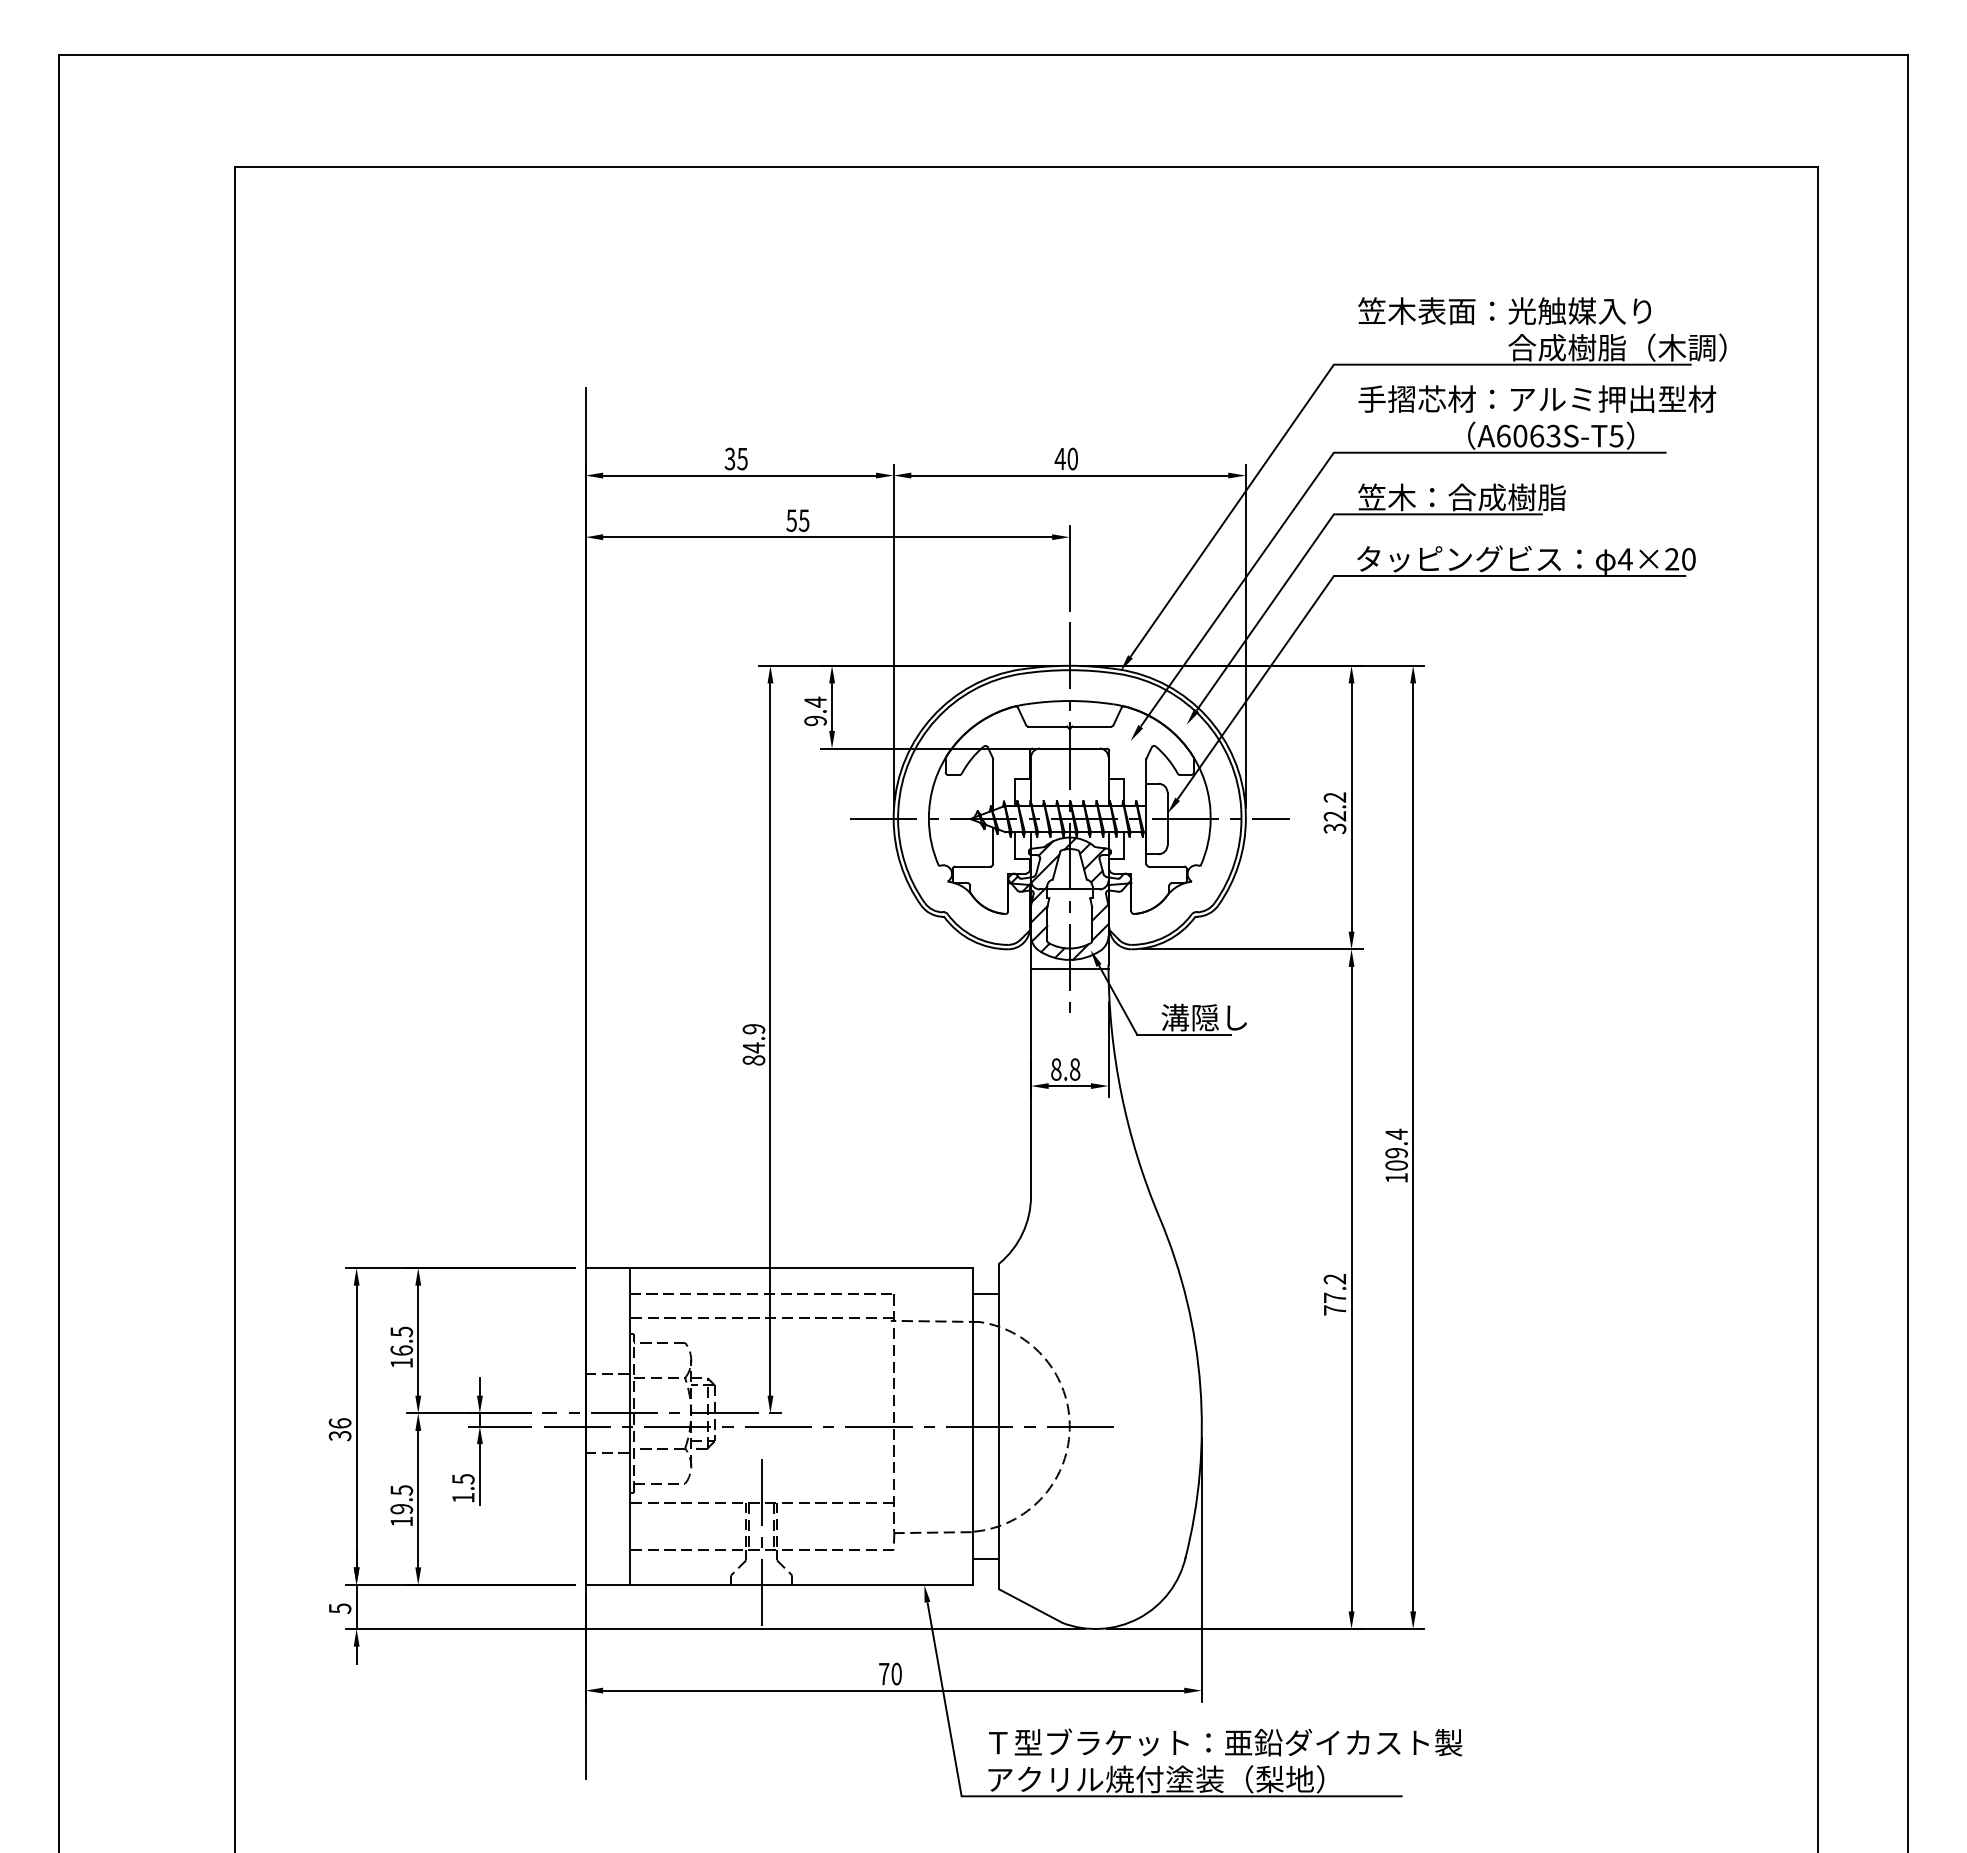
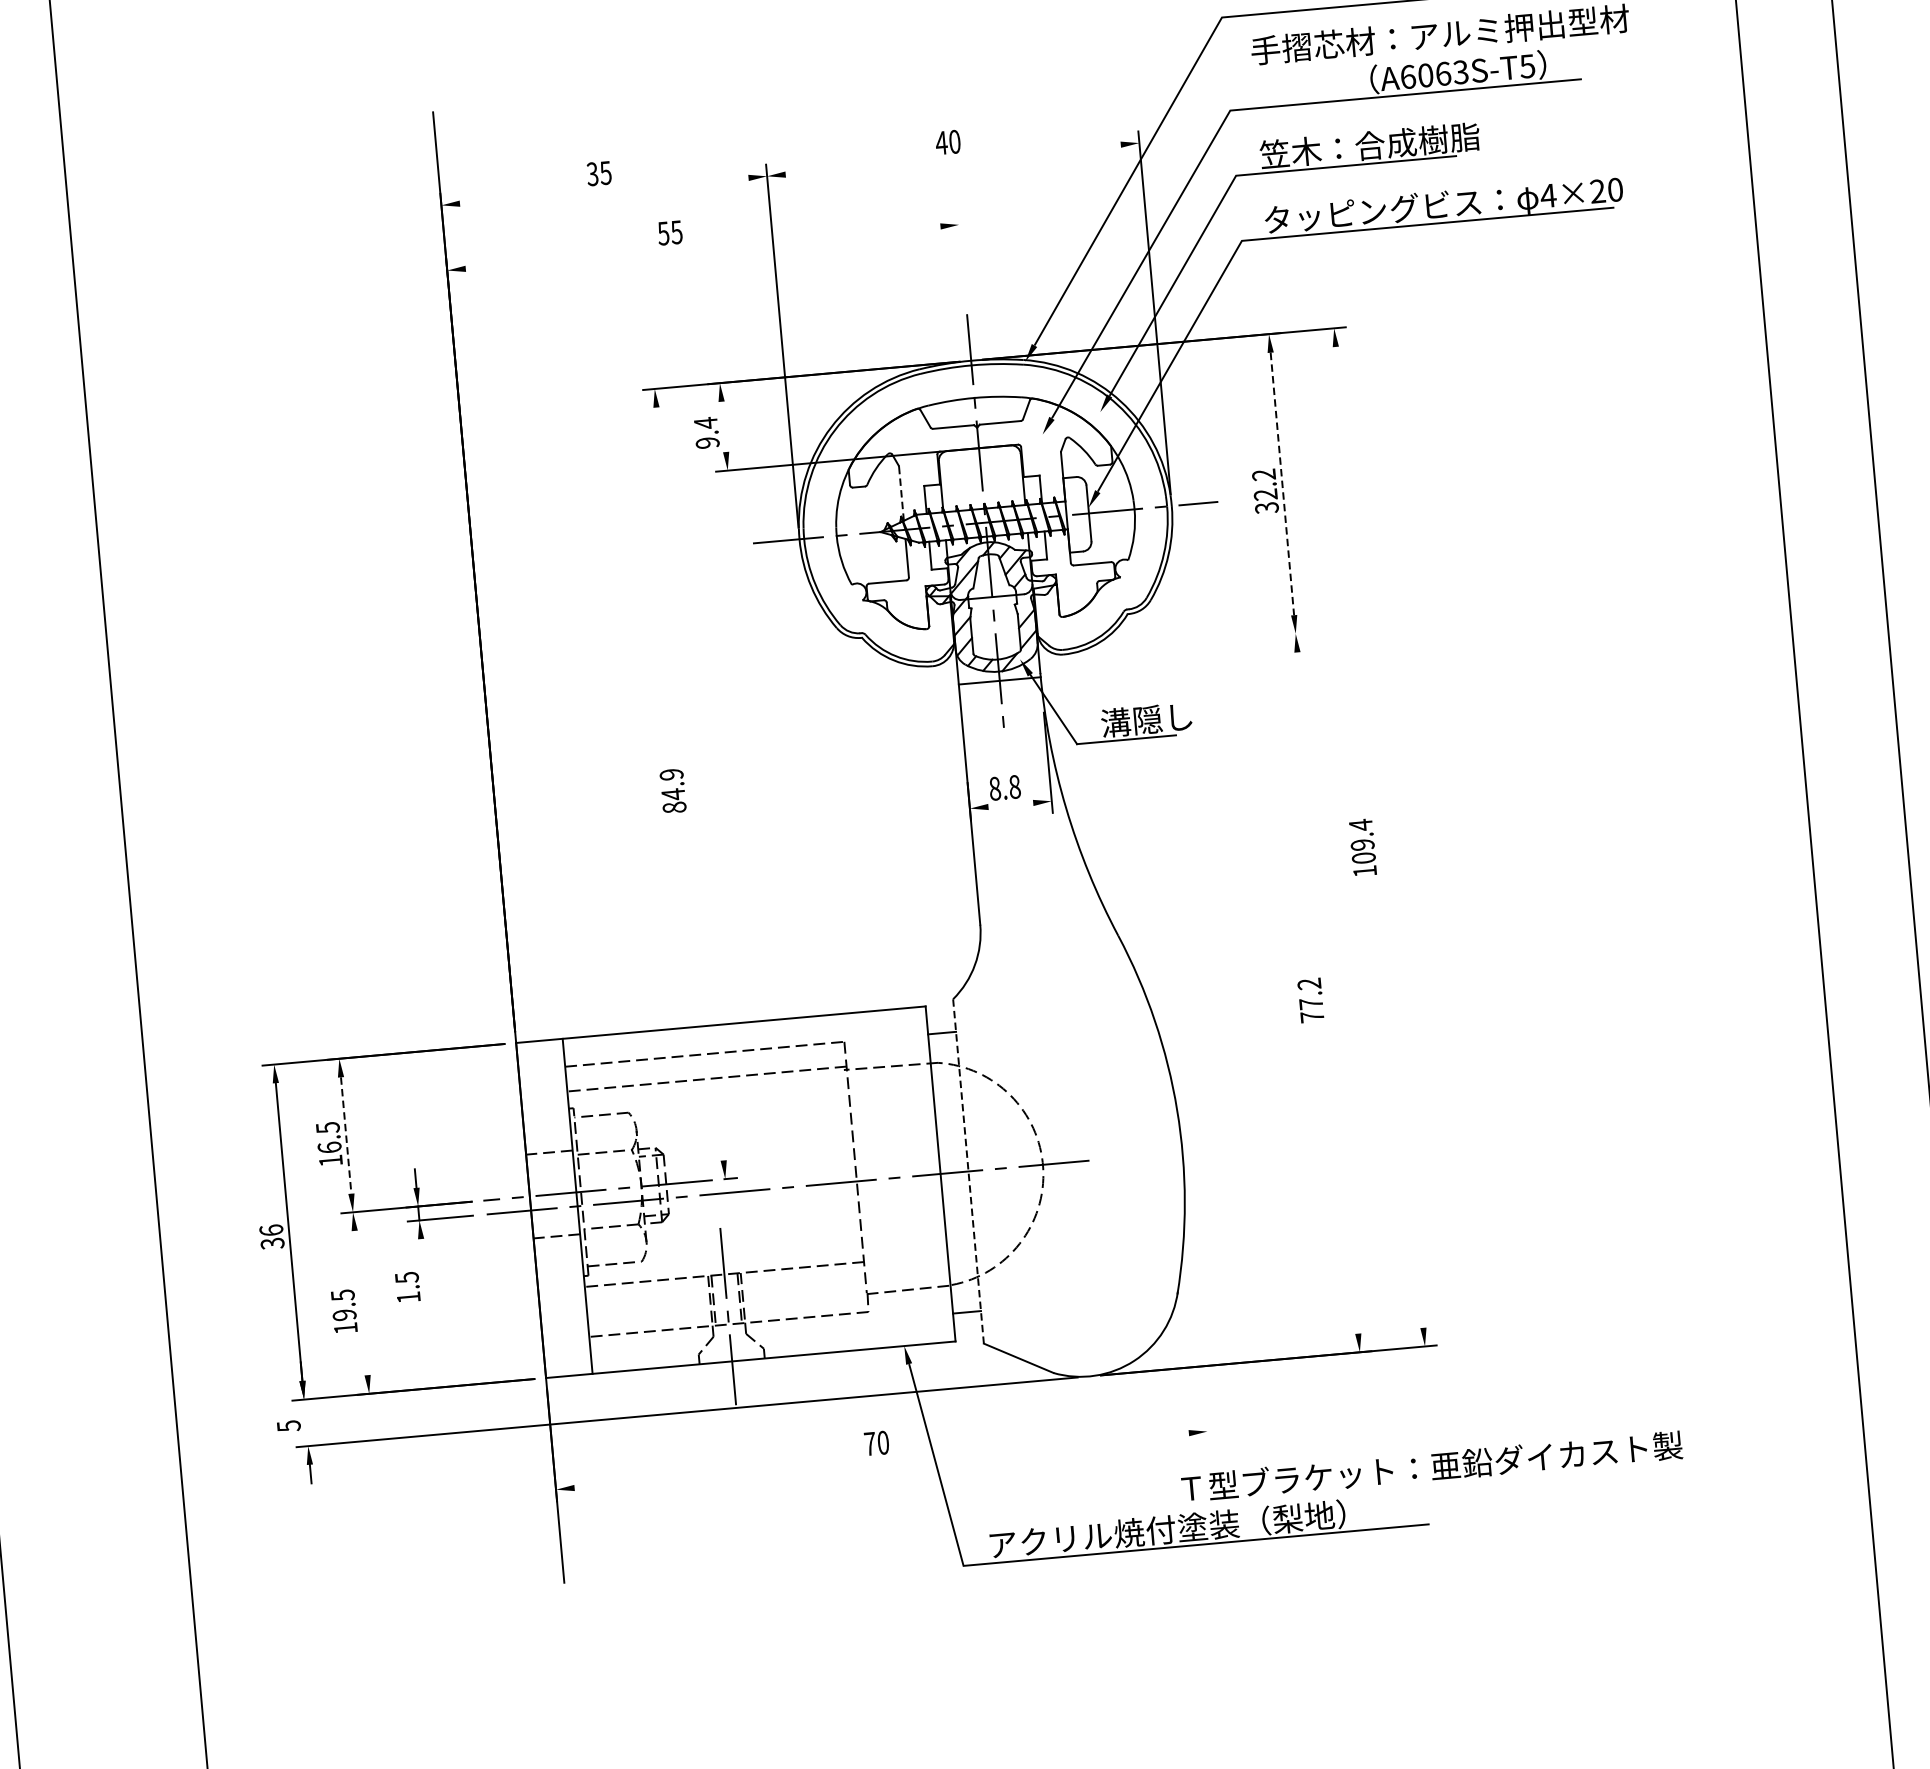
line: (739, 475) -> (604, 190), removed
line: (1069, 475) -> (952, 159), removed
line: (827, 537) -> (703, 247), removed
line: (1069, 568) -> (961, 257), removed
line: (832, 706) -> (724, 426), removed
line: (993, 784) -> (901, 493), solid -> dashed
line: (1351, 808) -> (1282, 484), solid -> dashed
line: (1252, 949) -> (1191, 643), removed
line: (770, 1039) -> (690, 783), removed
line: (1069, 1086) -> (1010, 805), removed
line: (1413, 1147) -> (1379, 837), removed
line: (1351, 1288) -> (1327, 992), removed
line: (418, 1341) -> (346, 1136), solid -> dashed
line: (999, 1426) -> (968, 1171), solid -> dashed
line: (479, 1474) -> (423, 1271), removed
line: (418, 1498) -> (361, 1302), removed
line: (1201, 1569) -> (1195, 1303), removed
line: (356, 1607) -> (306, 1423), removed
line: (893, 1690) -> (881, 1460), removed
text: (1225, 1742) -> (1431, 1466), moved

